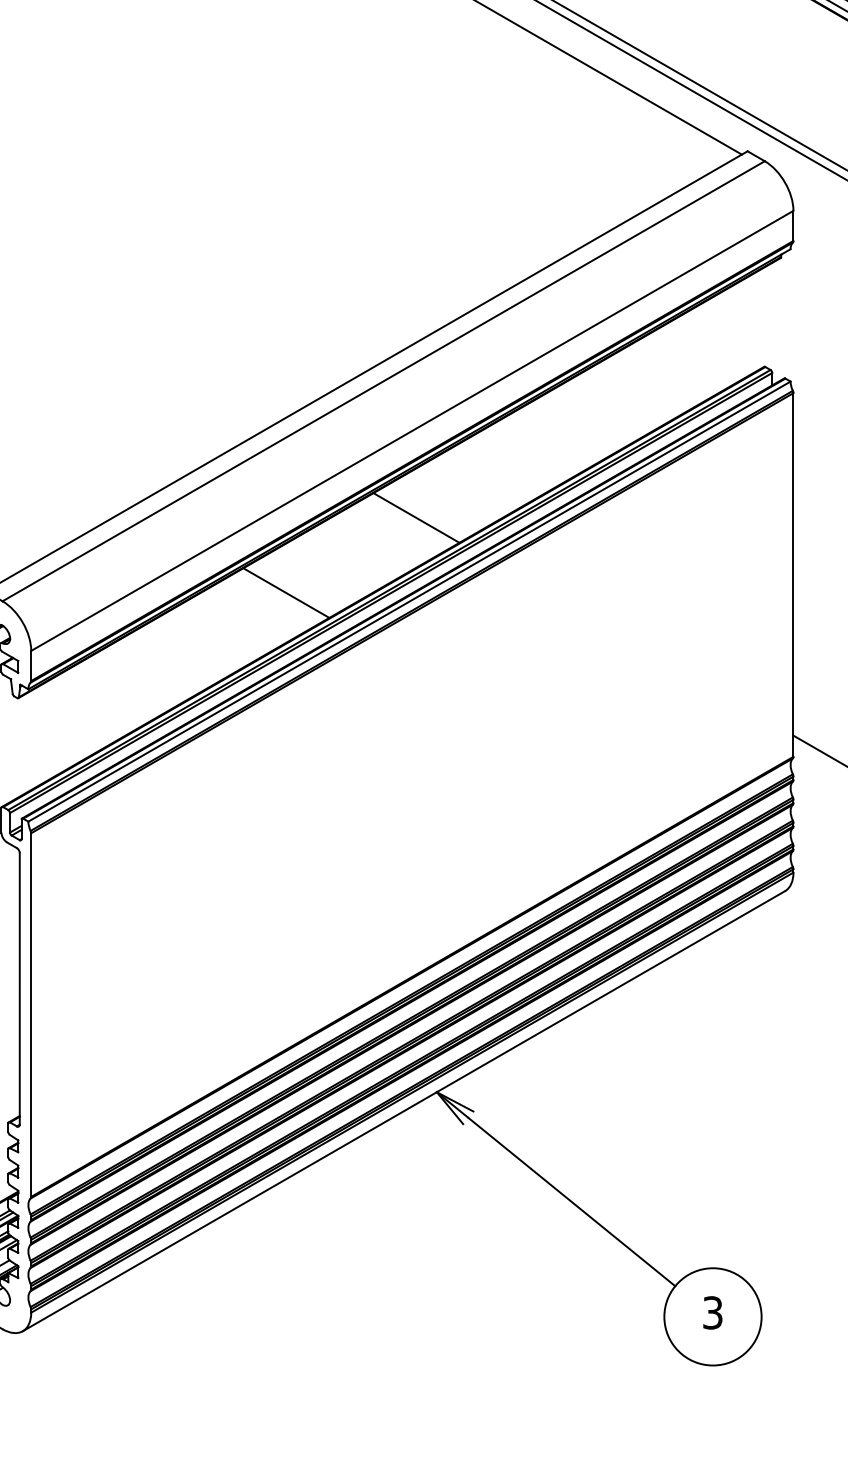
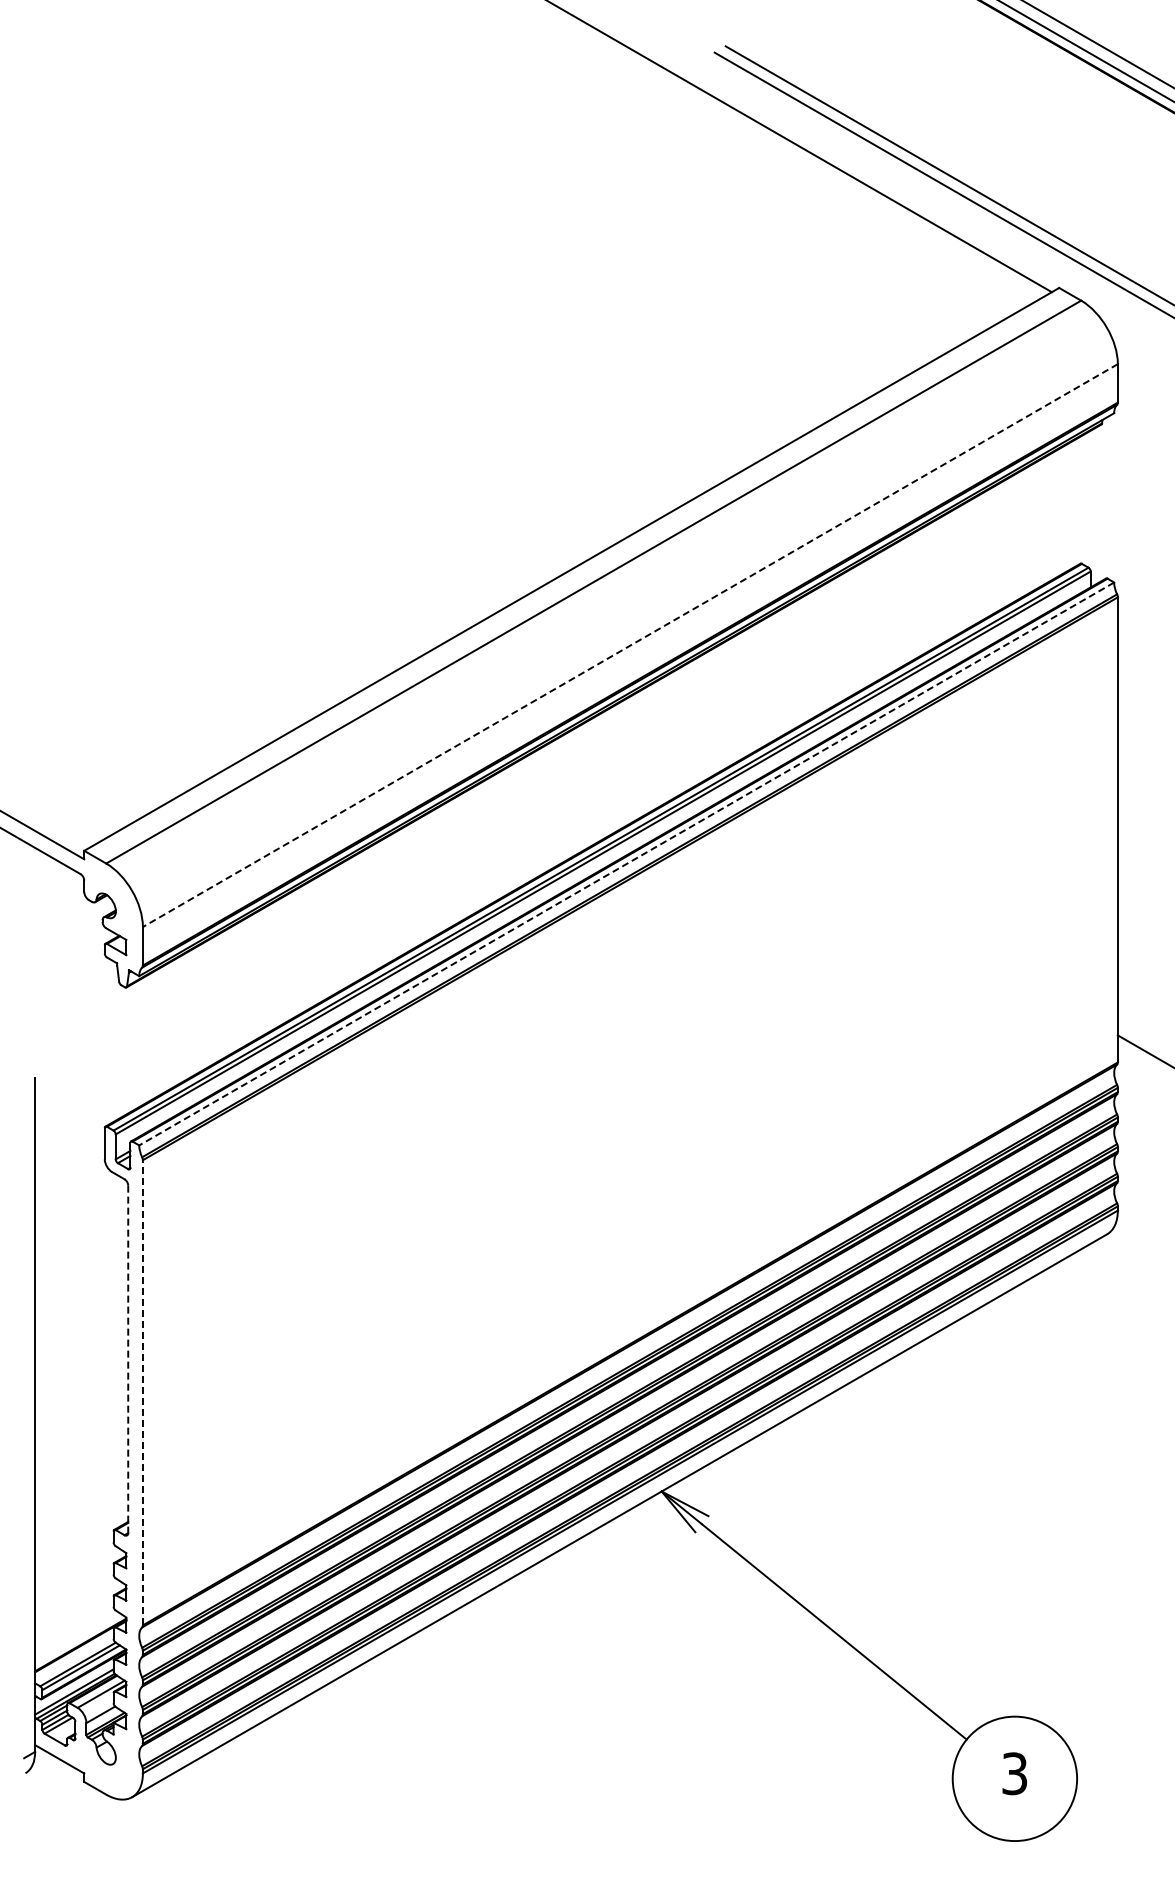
line: (412, 430) -> (630, 645), solid -> dashed
line: (416, 517) -> (635, 756), removed
line: (286, 592) -> (469, 852), removed
line: (409, 601) -> (626, 863), solid -> dashed
line: (19, 989) -> (128, 1359), solid -> dashed
line: (30, 1014) -> (142, 1392), solid -> dashed

